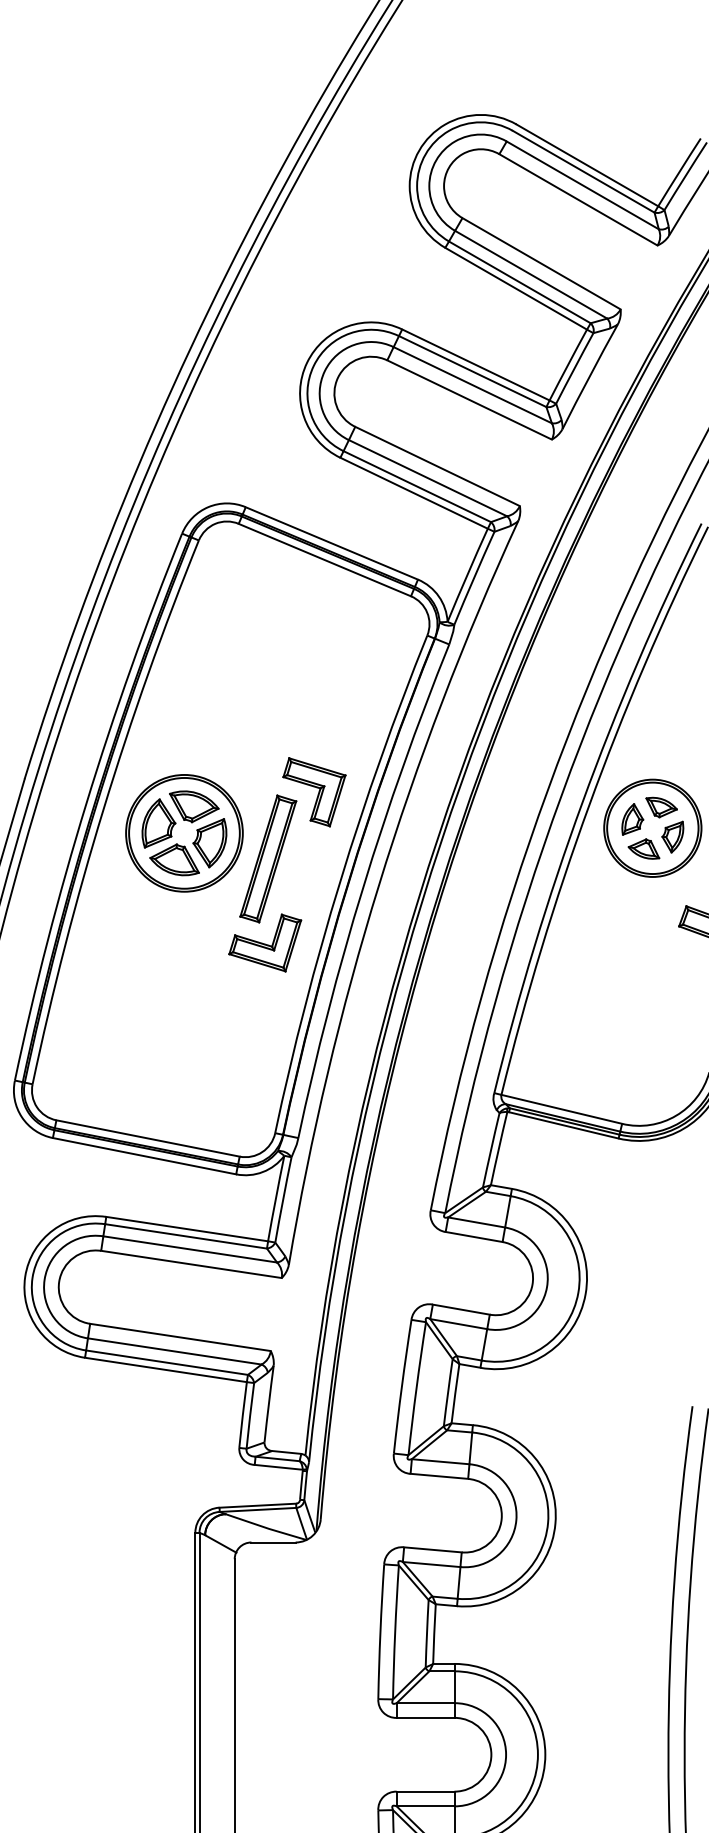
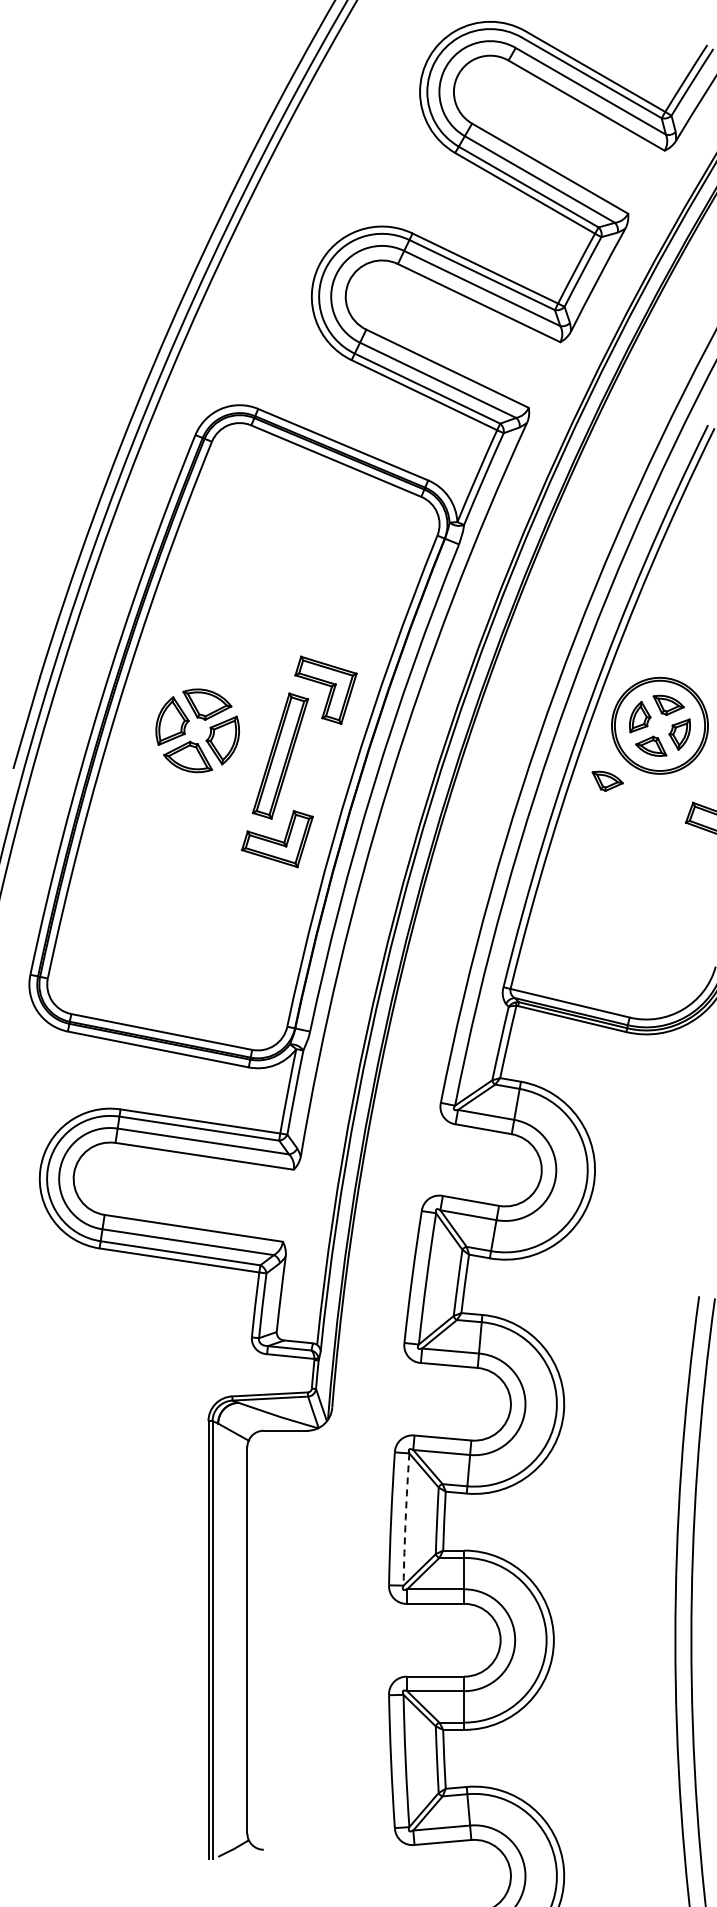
part: (184, 833) -> (197, 730), removed
part: (599, 883) -> (607, 780), added
arc: (394, 1632) -> (405, 1519), solid -> dashed

